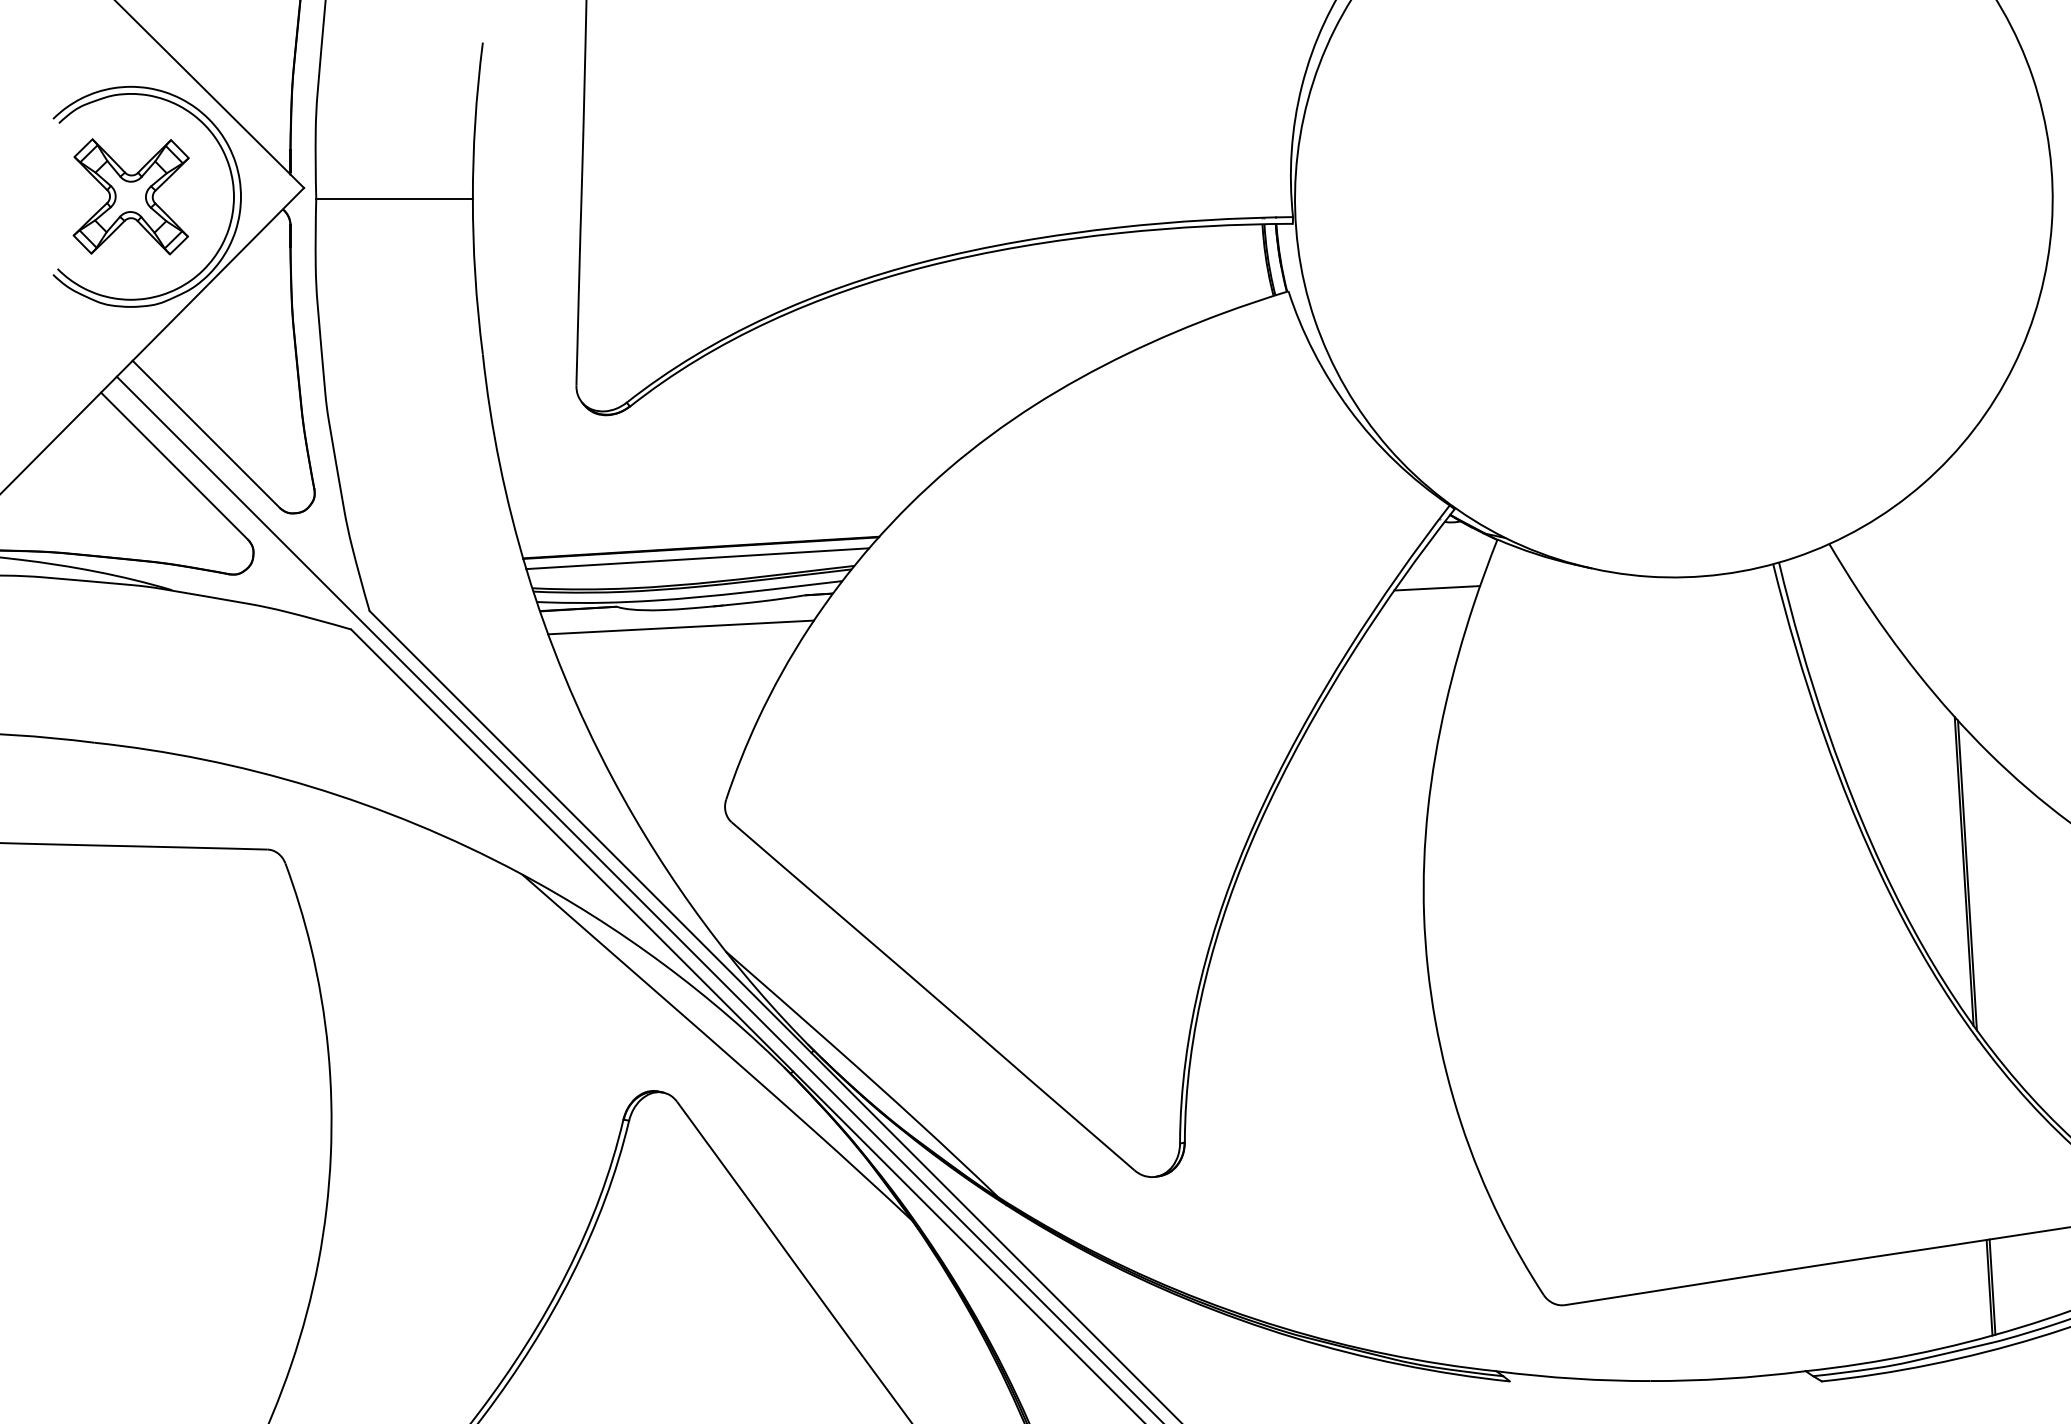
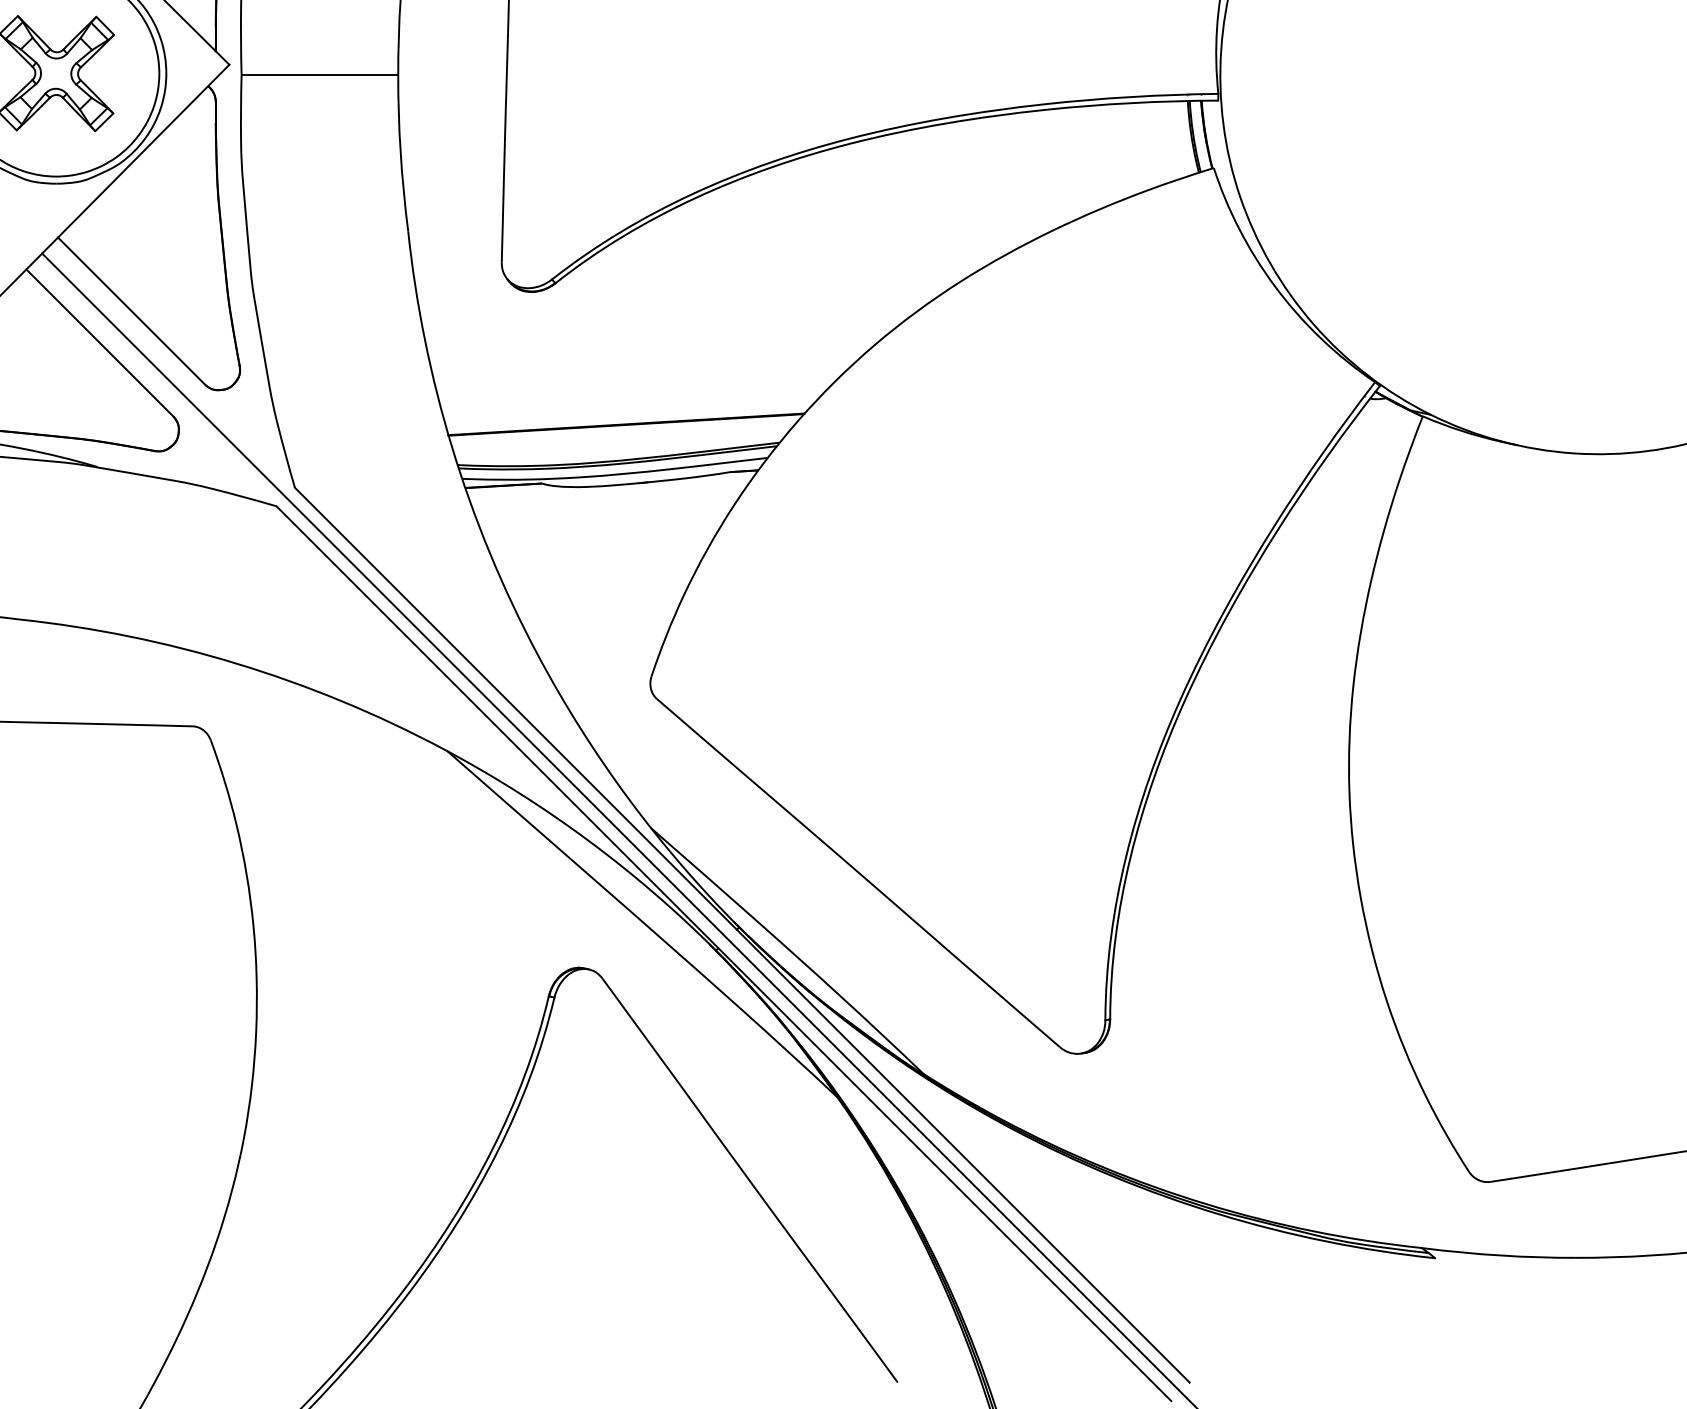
line: (697, 558) -> (622, 435), removed
line: (1437, 588) -> (1362, 465), removed
line: (680, 627) -> (605, 504), removed

